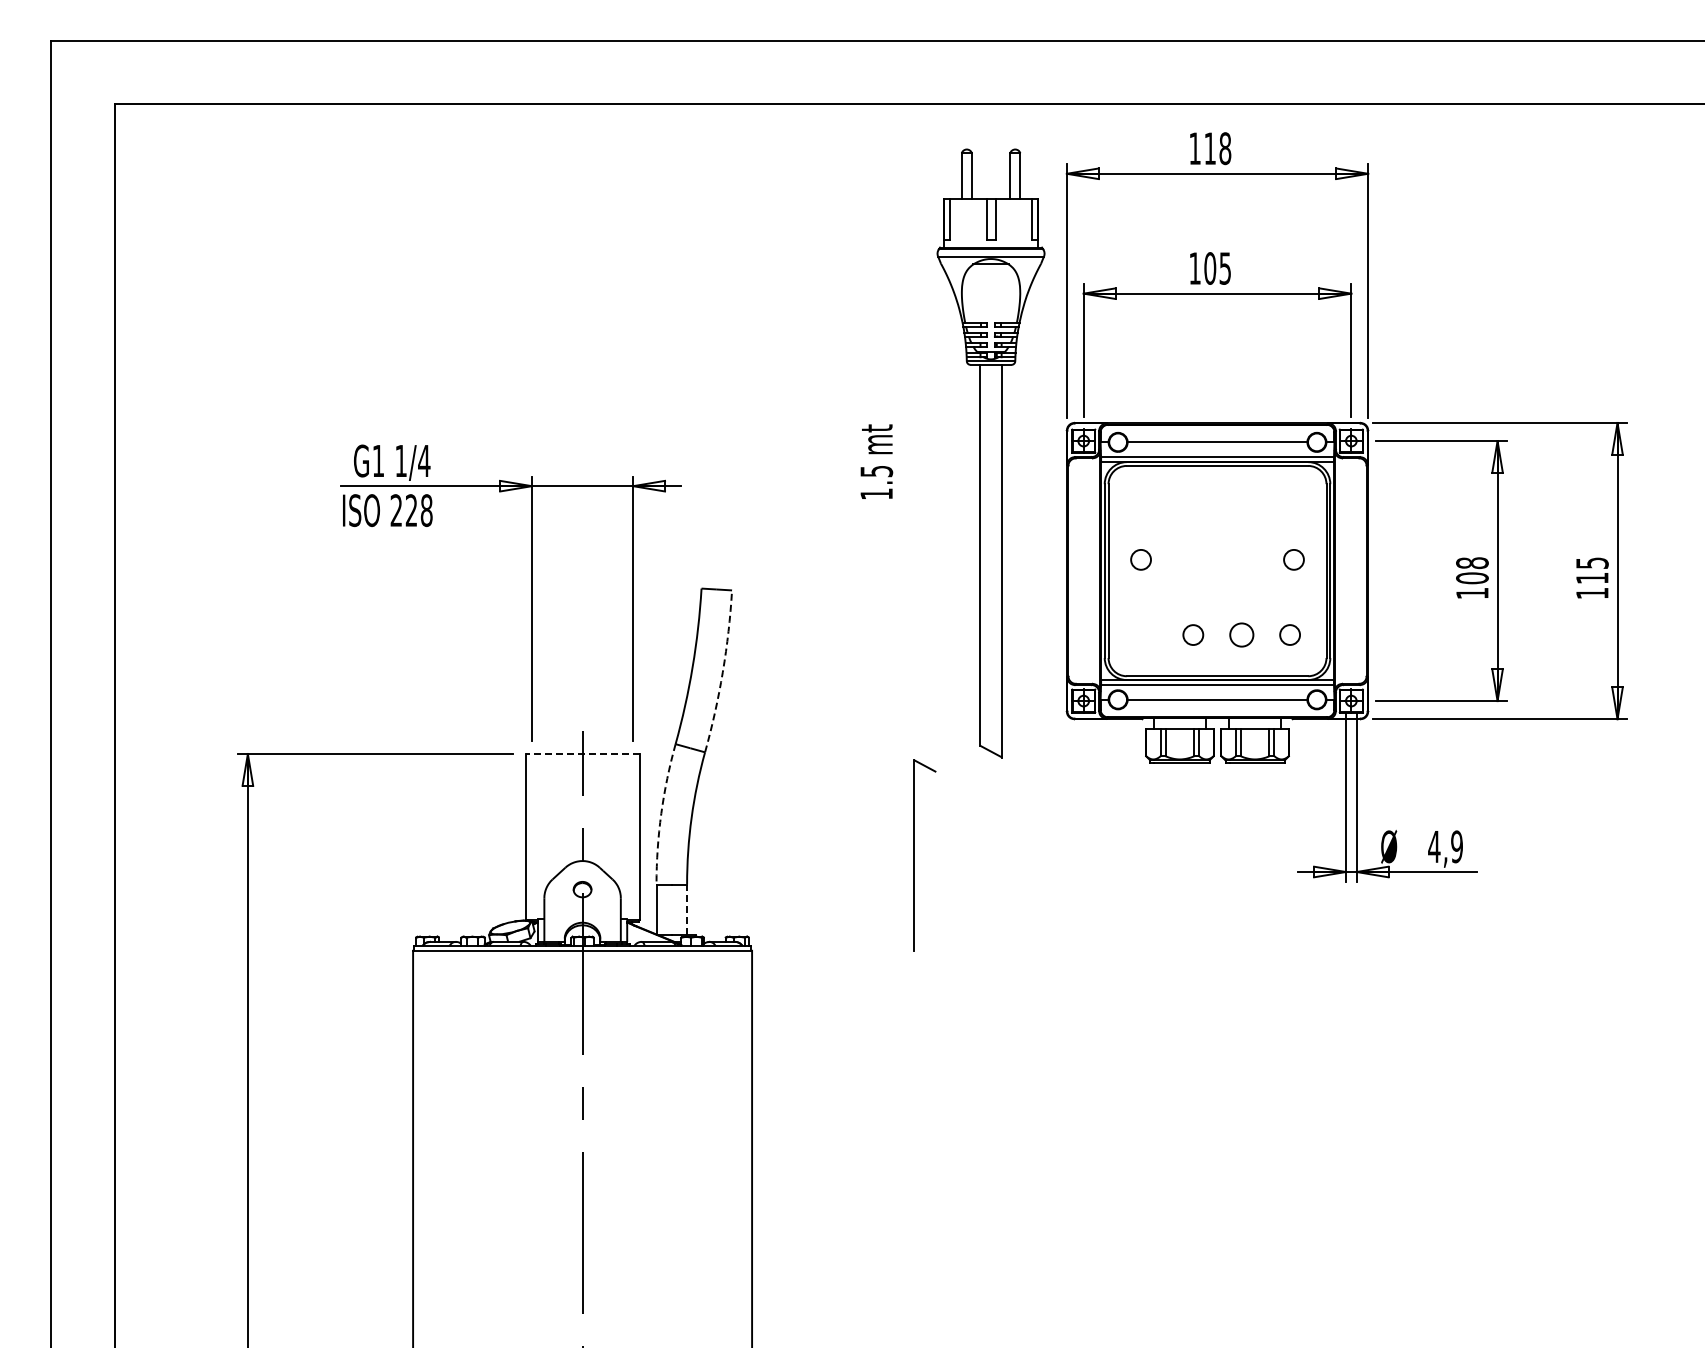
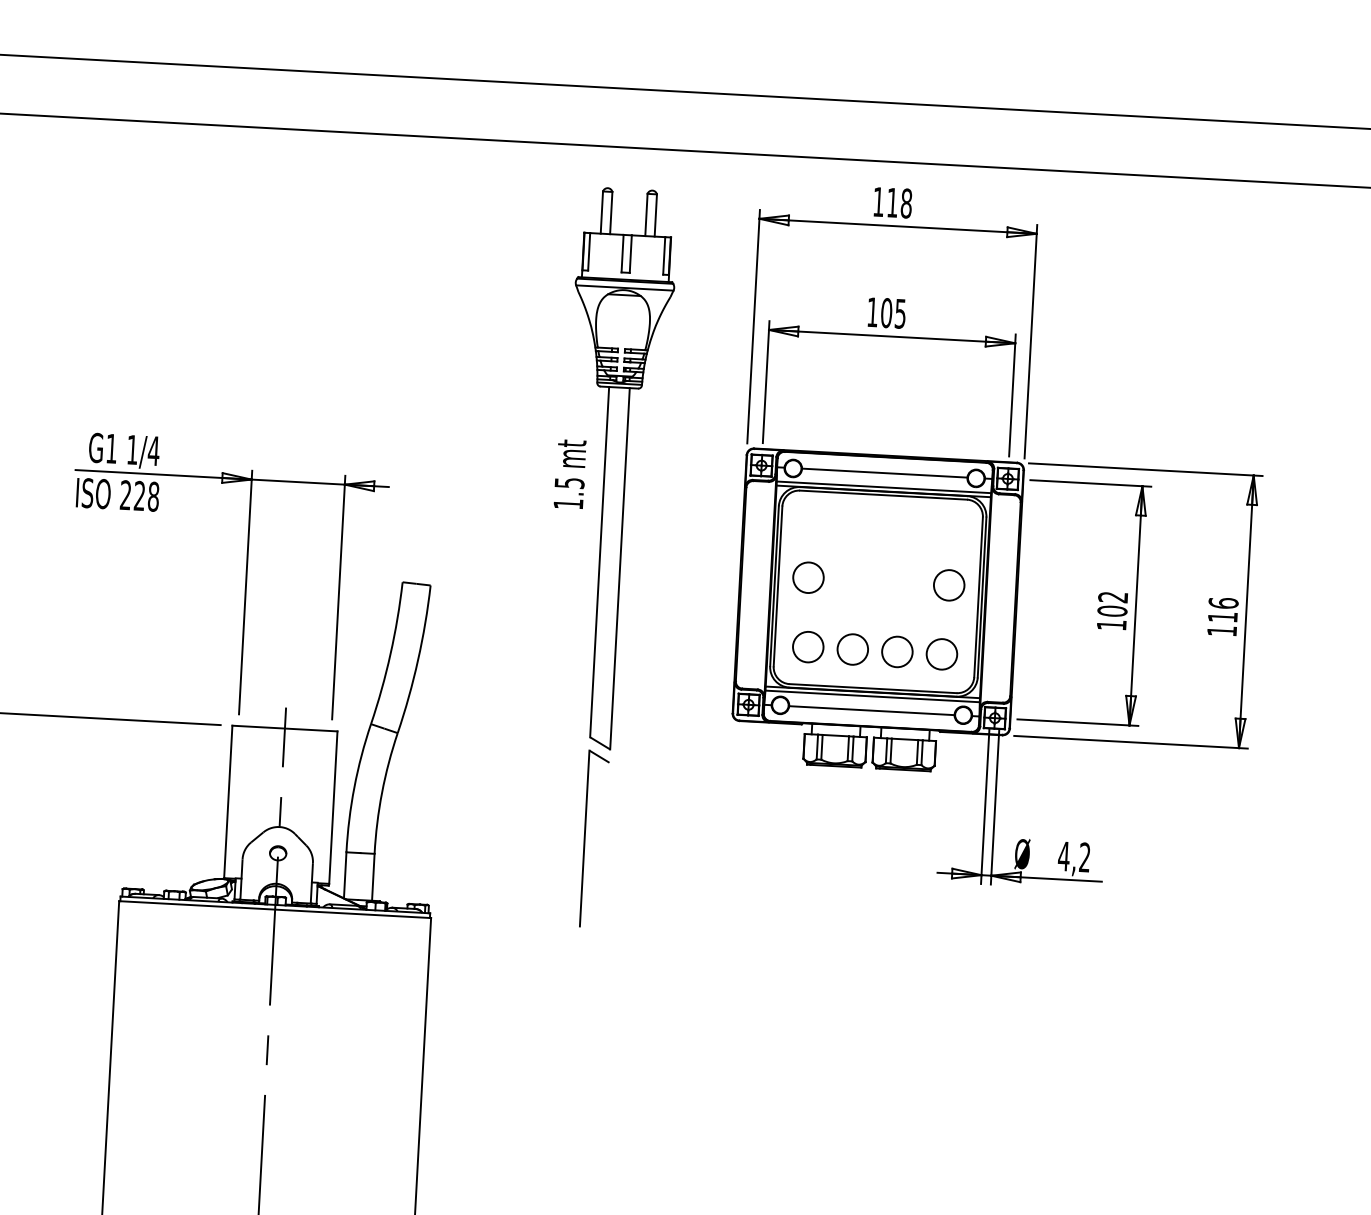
part: (990, 453) -> (614, 469), moved
circle: (1140, 559) -> (807, 577), size x1.67
circle: (1293, 559) -> (948, 585), size x1.67
text: (1592, 562) -> (1223, 602), 115 -> 116
text: (1472, 563) -> (1113, 597), 108 -> 102
circle: (1144, 634) -> (807, 646), added
circle: (1192, 634) -> (852, 648), size x1.67
circle: (1241, 634) -> (897, 651), size x1.43
circle: (1289, 634) -> (941, 653), size x1.67
arc: (722, 672) -> (417, 660), dashed -> solid
line: (582, 754) -> (284, 729), dashed -> solid
arc: (661, 813) -> (354, 787), dashed -> solid
text: (1456, 846) -> (1084, 857), 4,9 -> 4,2
line: (687, 909) -> (373, 876), dashed -> solid

